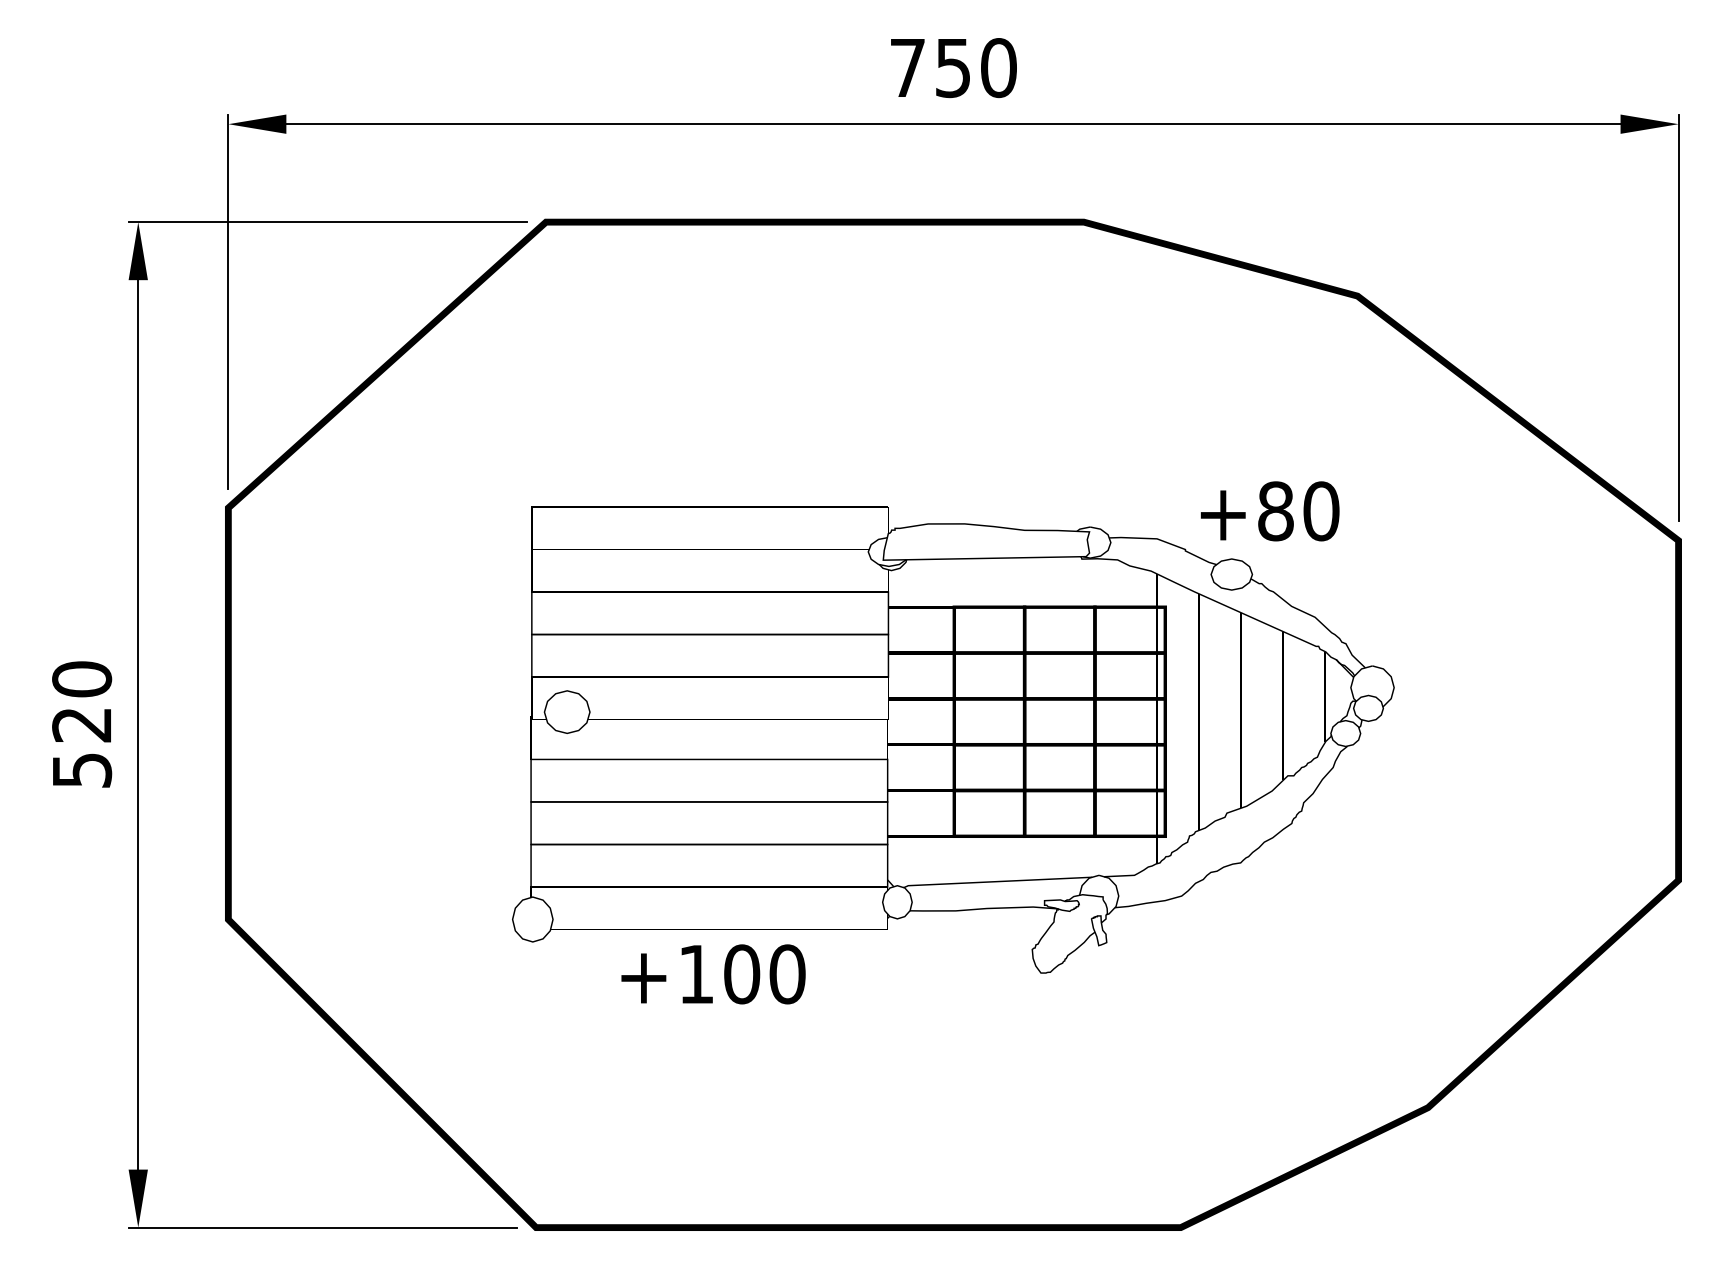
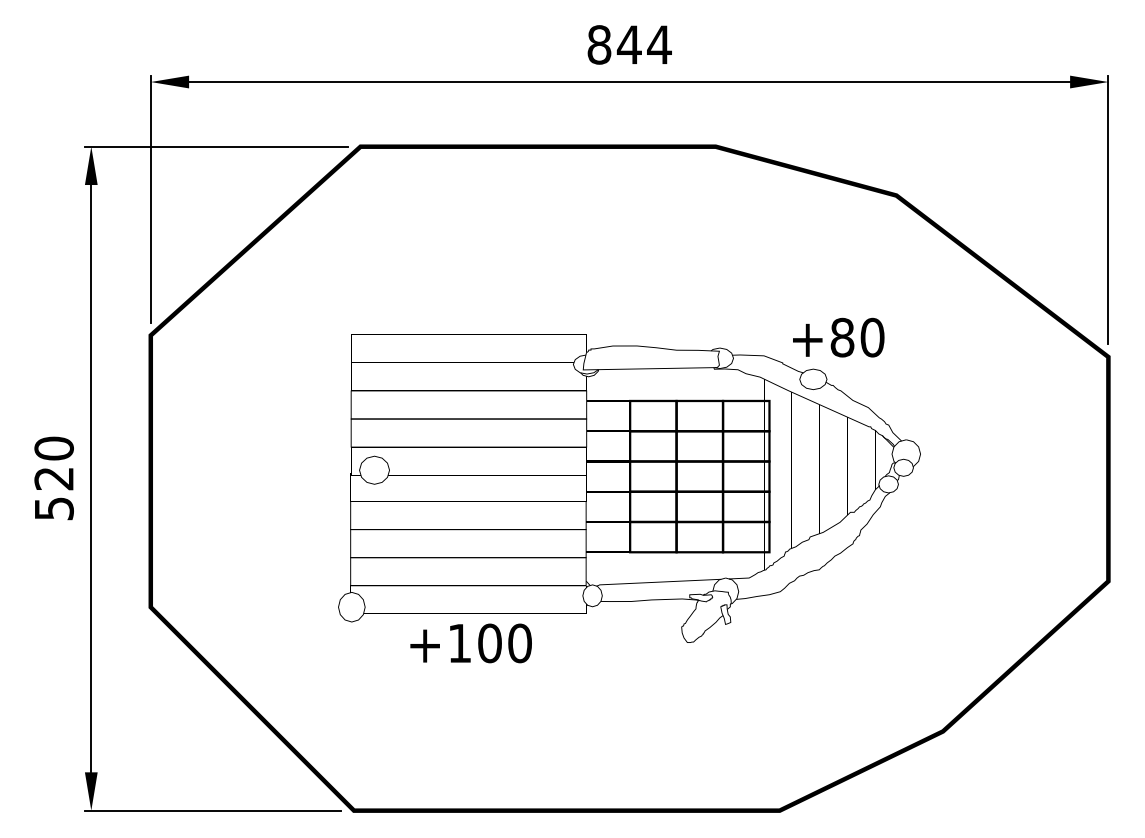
text: (953, 67) -> (629, 44), 750 -> 844

